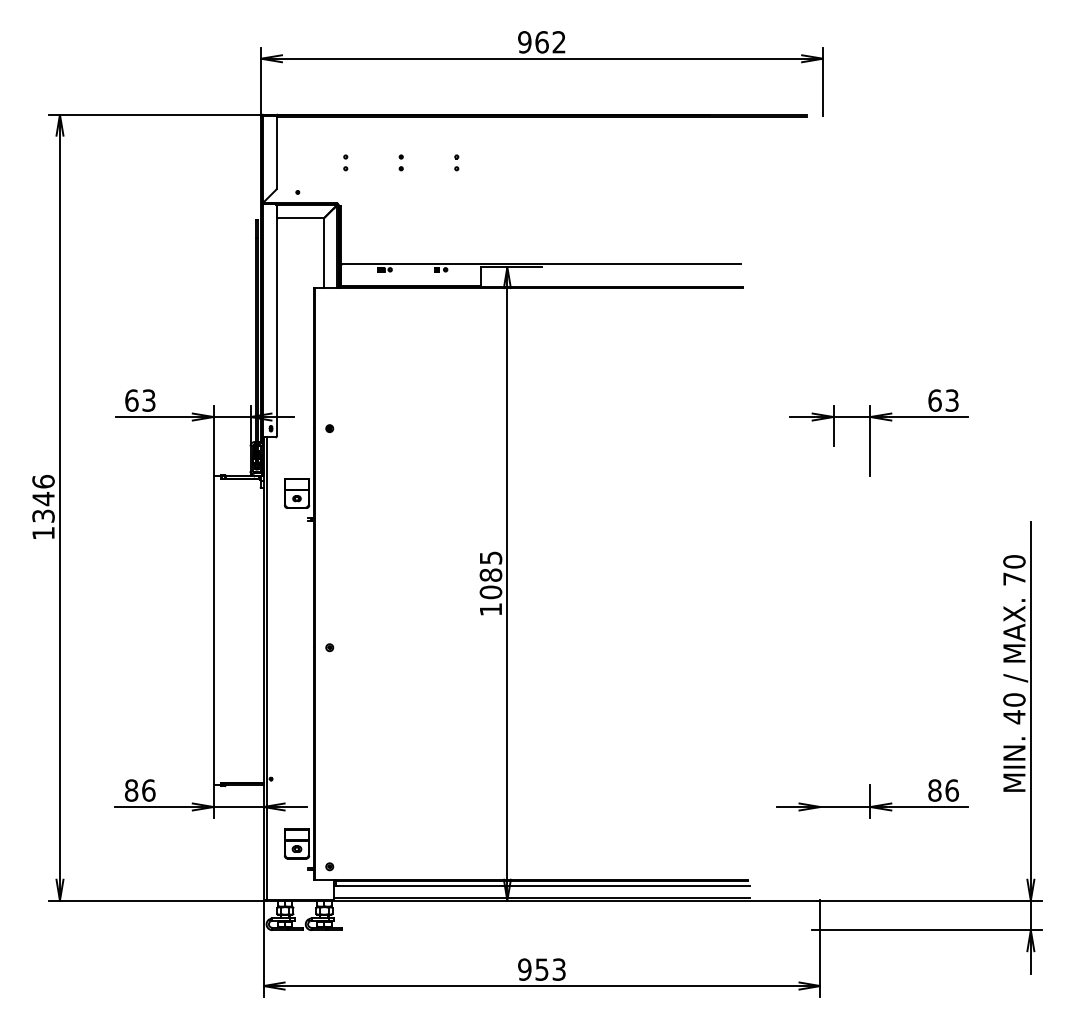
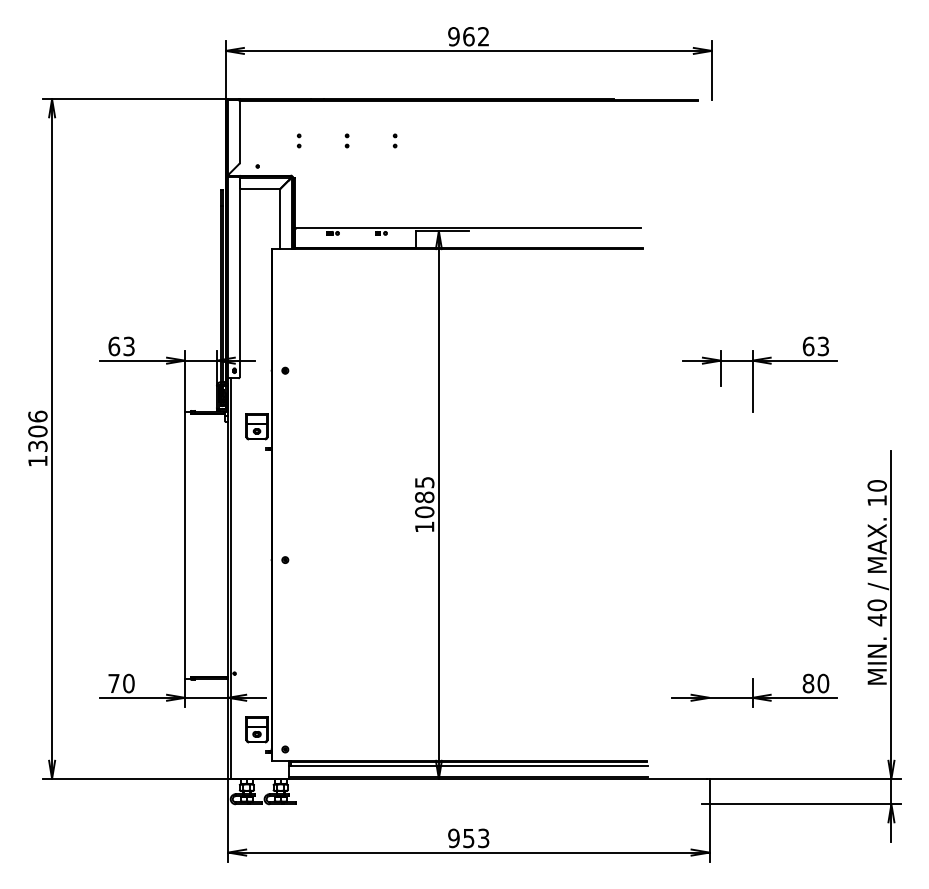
text: (43, 498) -> (37, 431), 1346 -> 1306
text: (1014, 578) -> (877, 500), 70 -> 10
text: (139, 790) -> (120, 683), 86 -> 70
text: (951, 790) -> (822, 683), 86 -> 80

